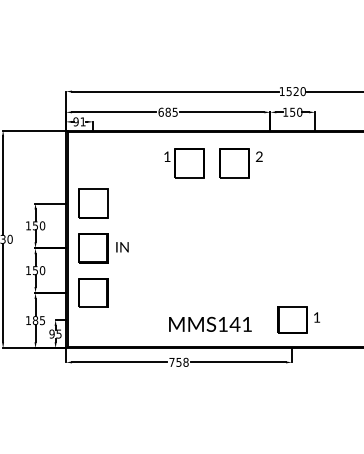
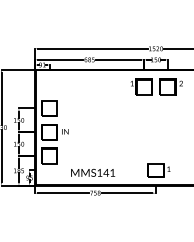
part: (212, 162) -> (156, 86), moved
text: (211, 323) -> (93, 172), moved

